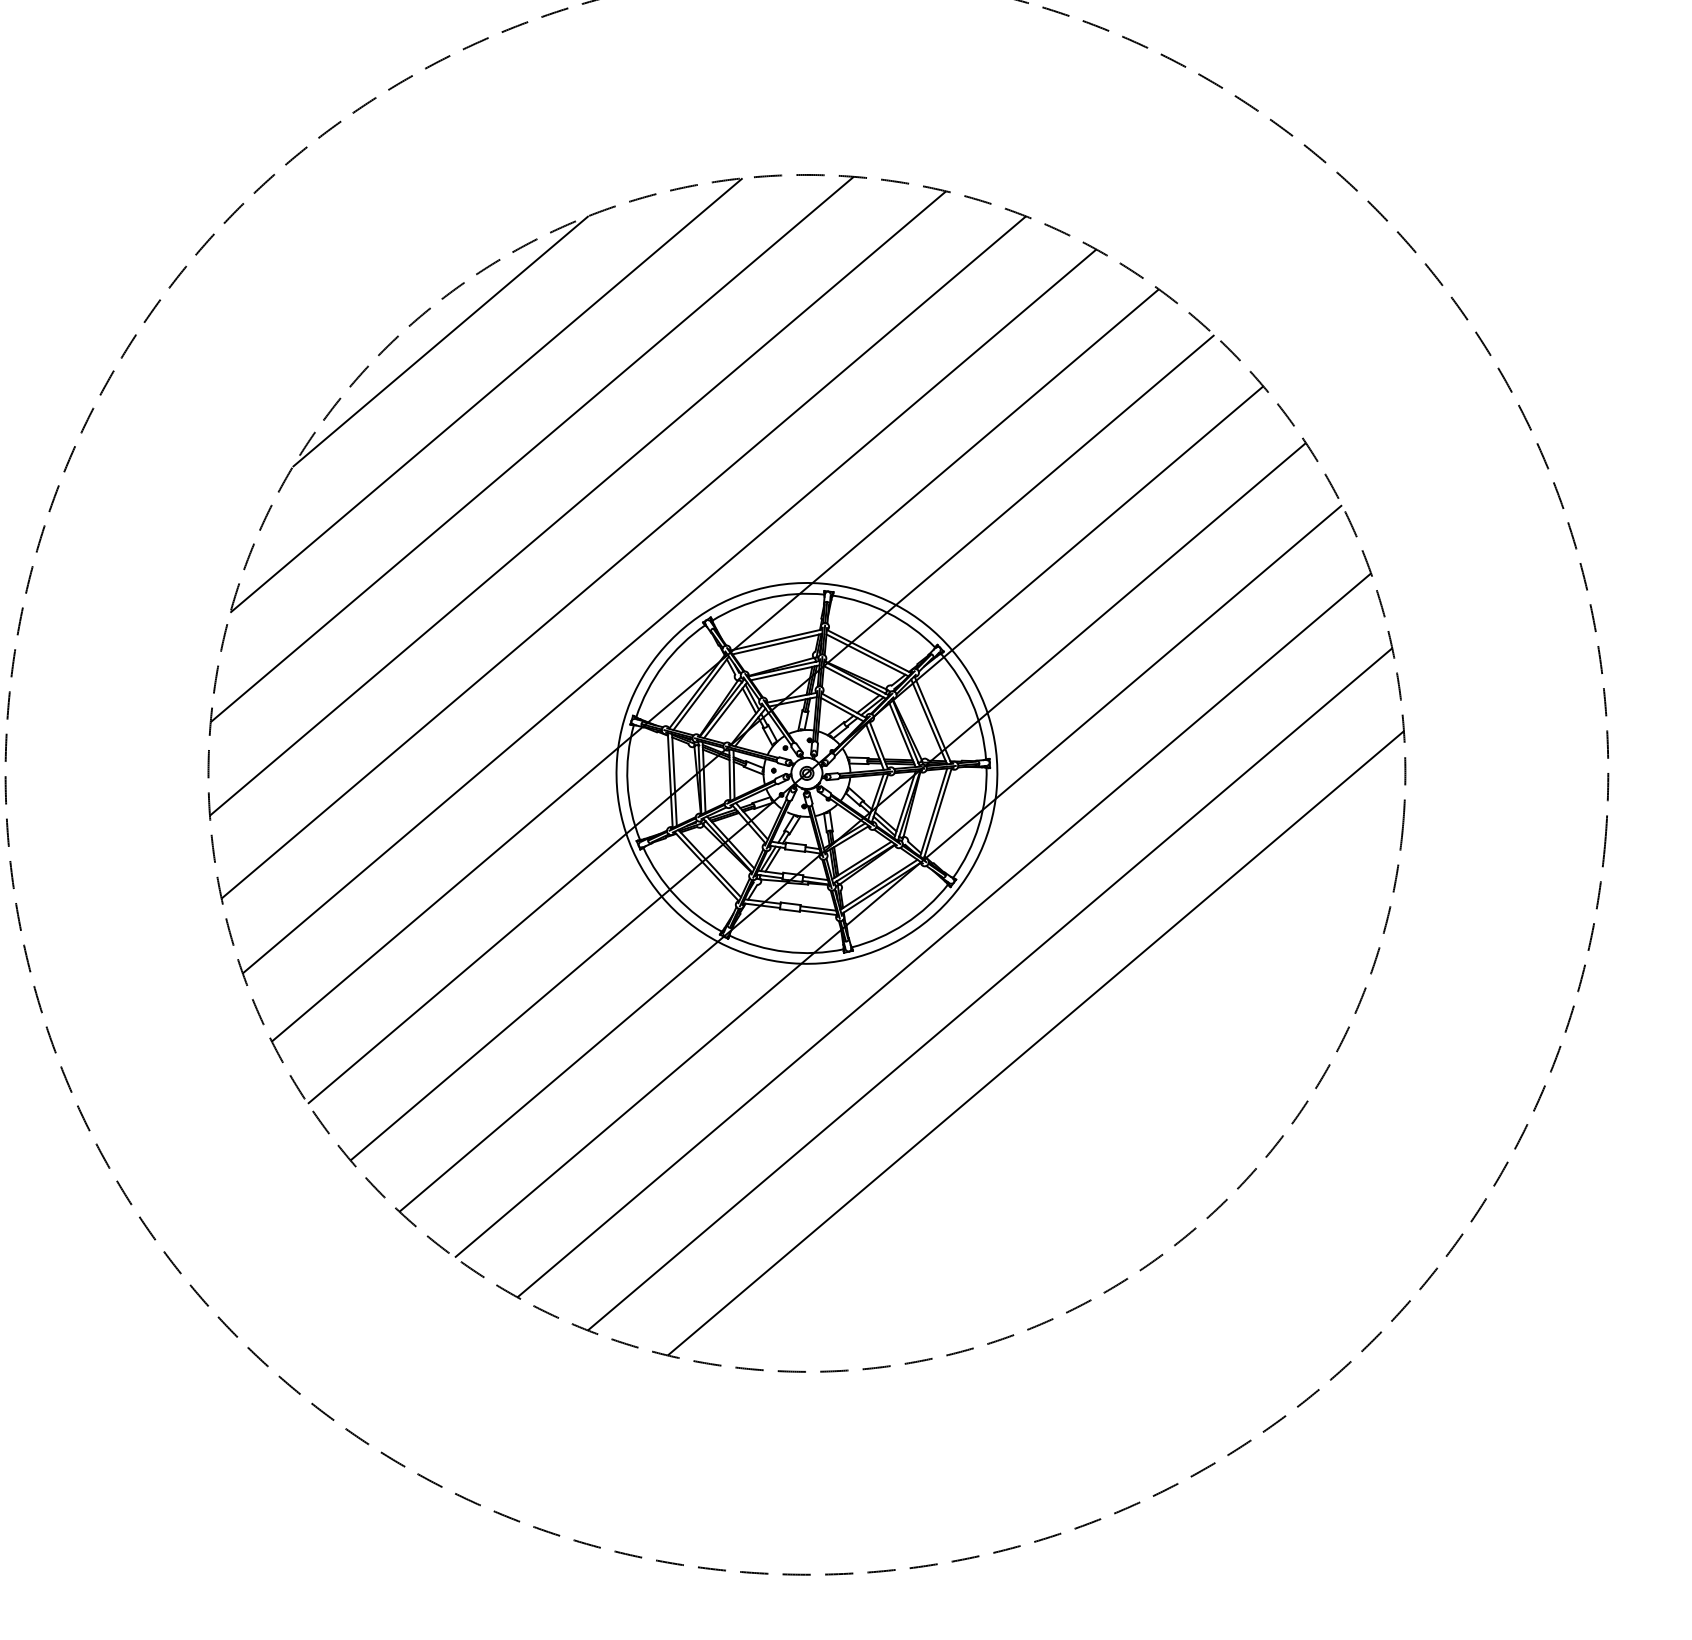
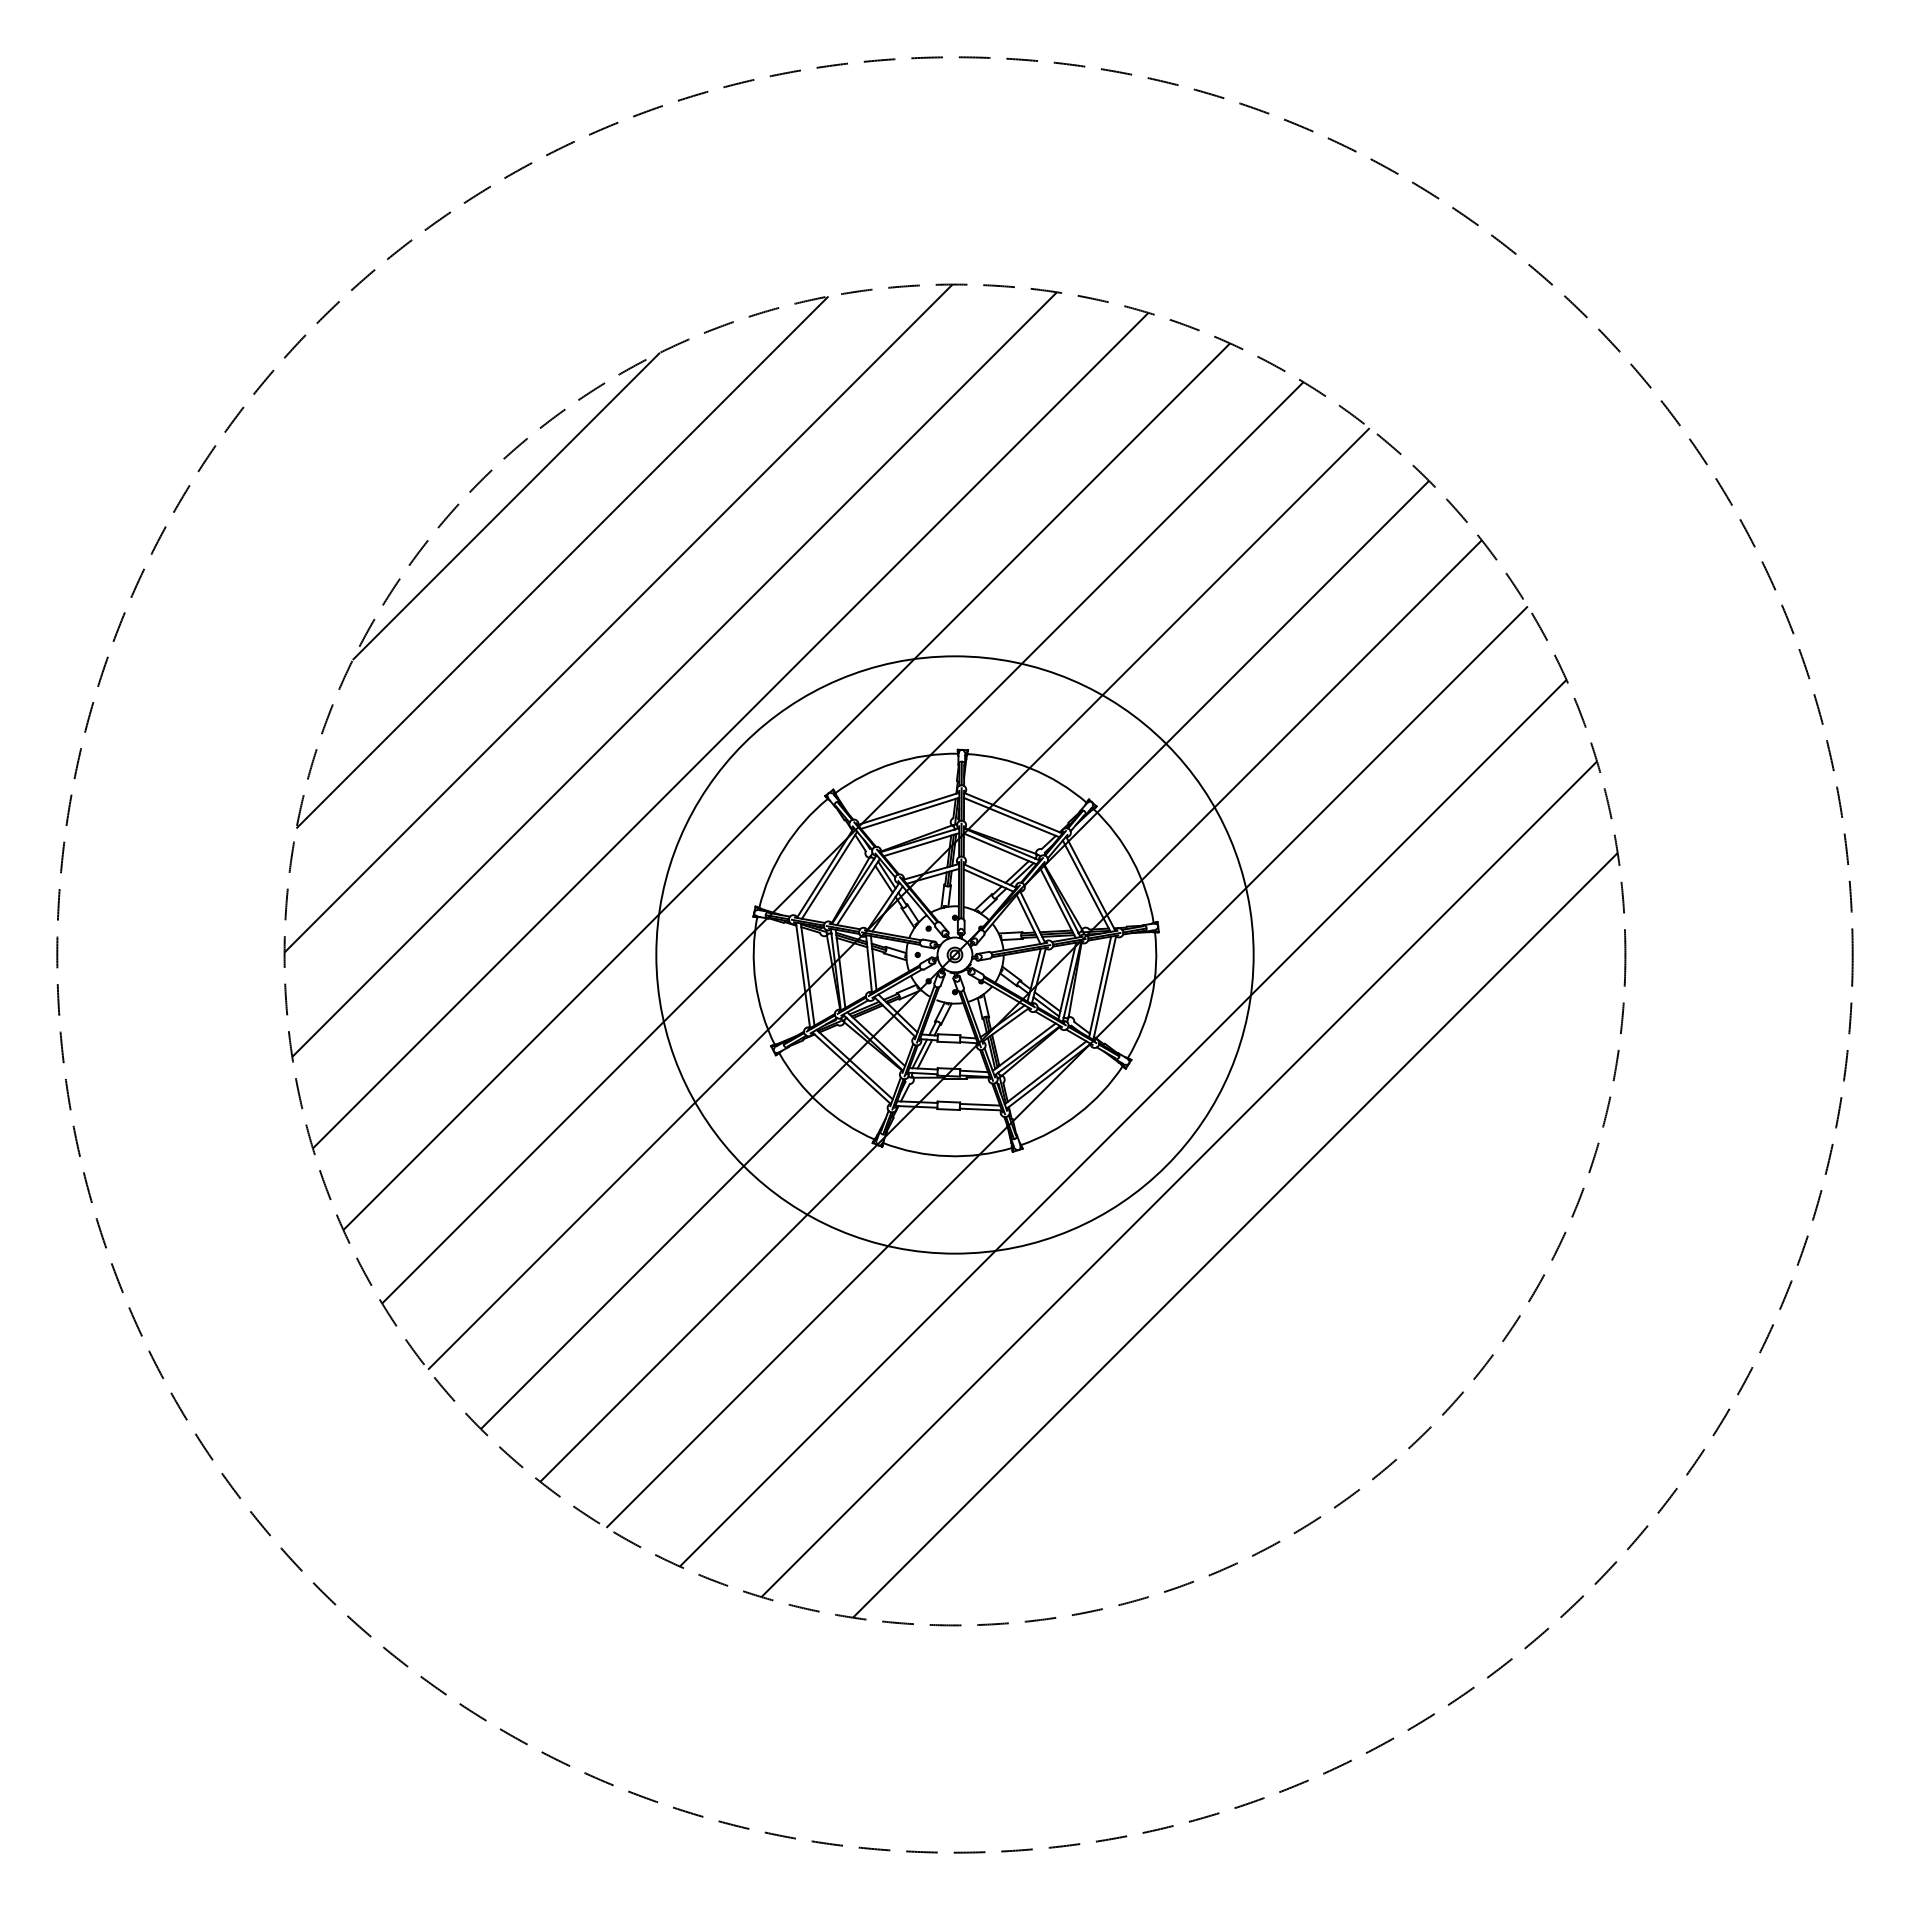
circle: (806, 772) -> (954, 954), size x1.4

